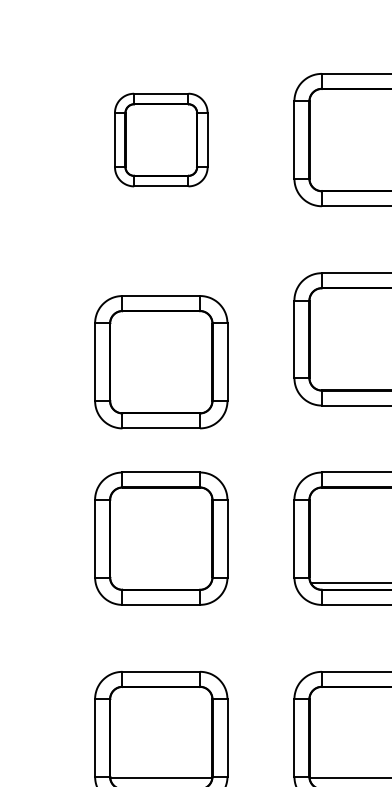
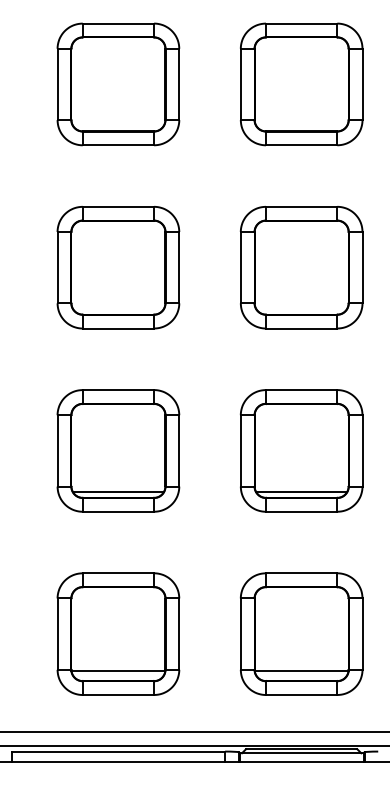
part: (161, 140) -> (118, 84), size x1.43
part: (161, 362) -> (118, 267), moved
line: (161, 582) -> (118, 491), added

